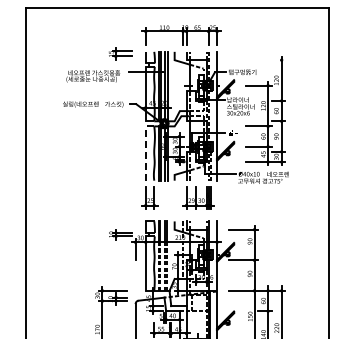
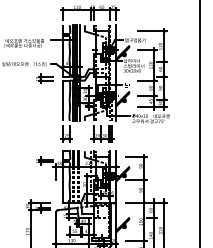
part: (120, 53) -> (44, 78), moved
line: (265, 60) -> (152, 31), added
line: (145, 148) -> (63, 97), dashed -> solid

